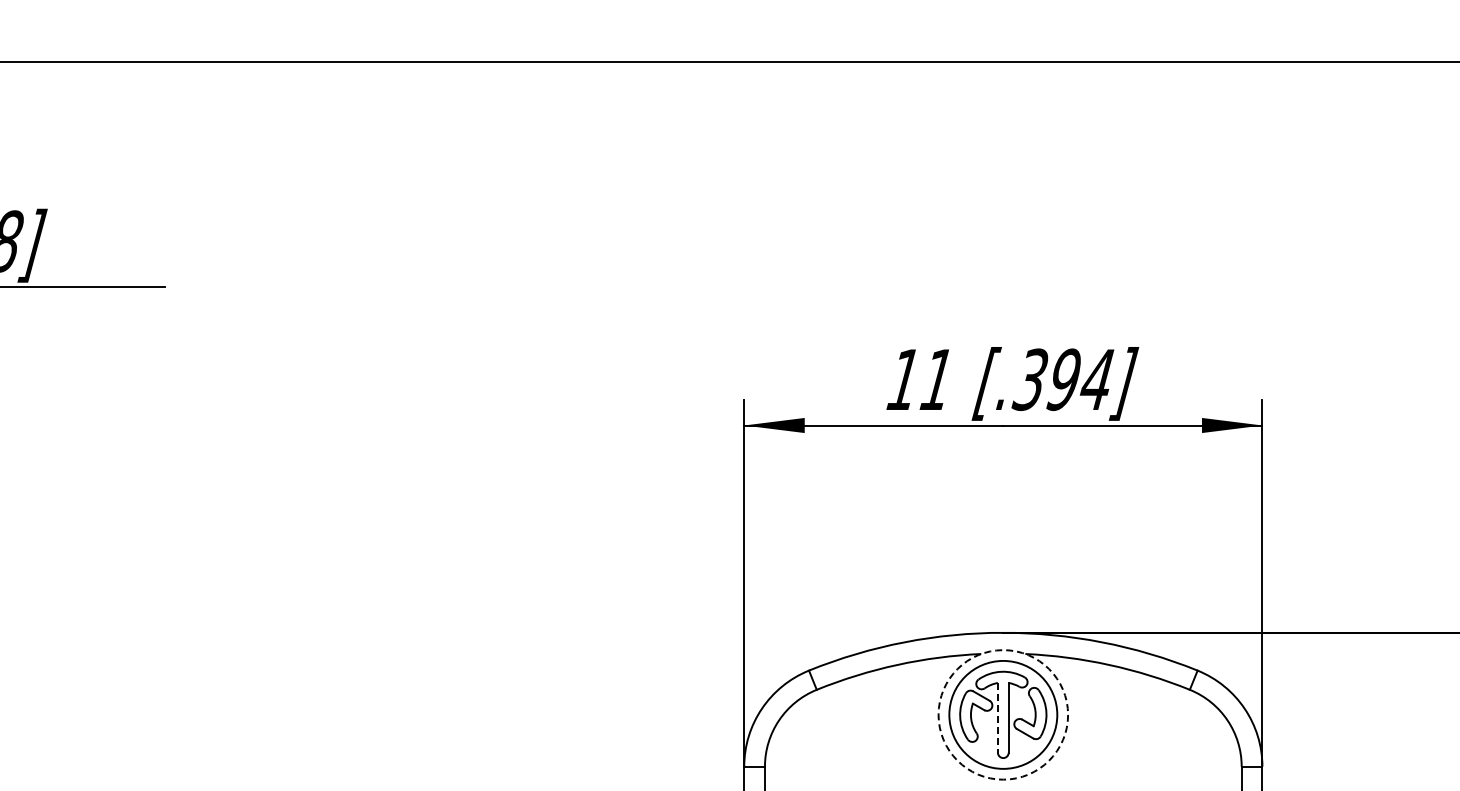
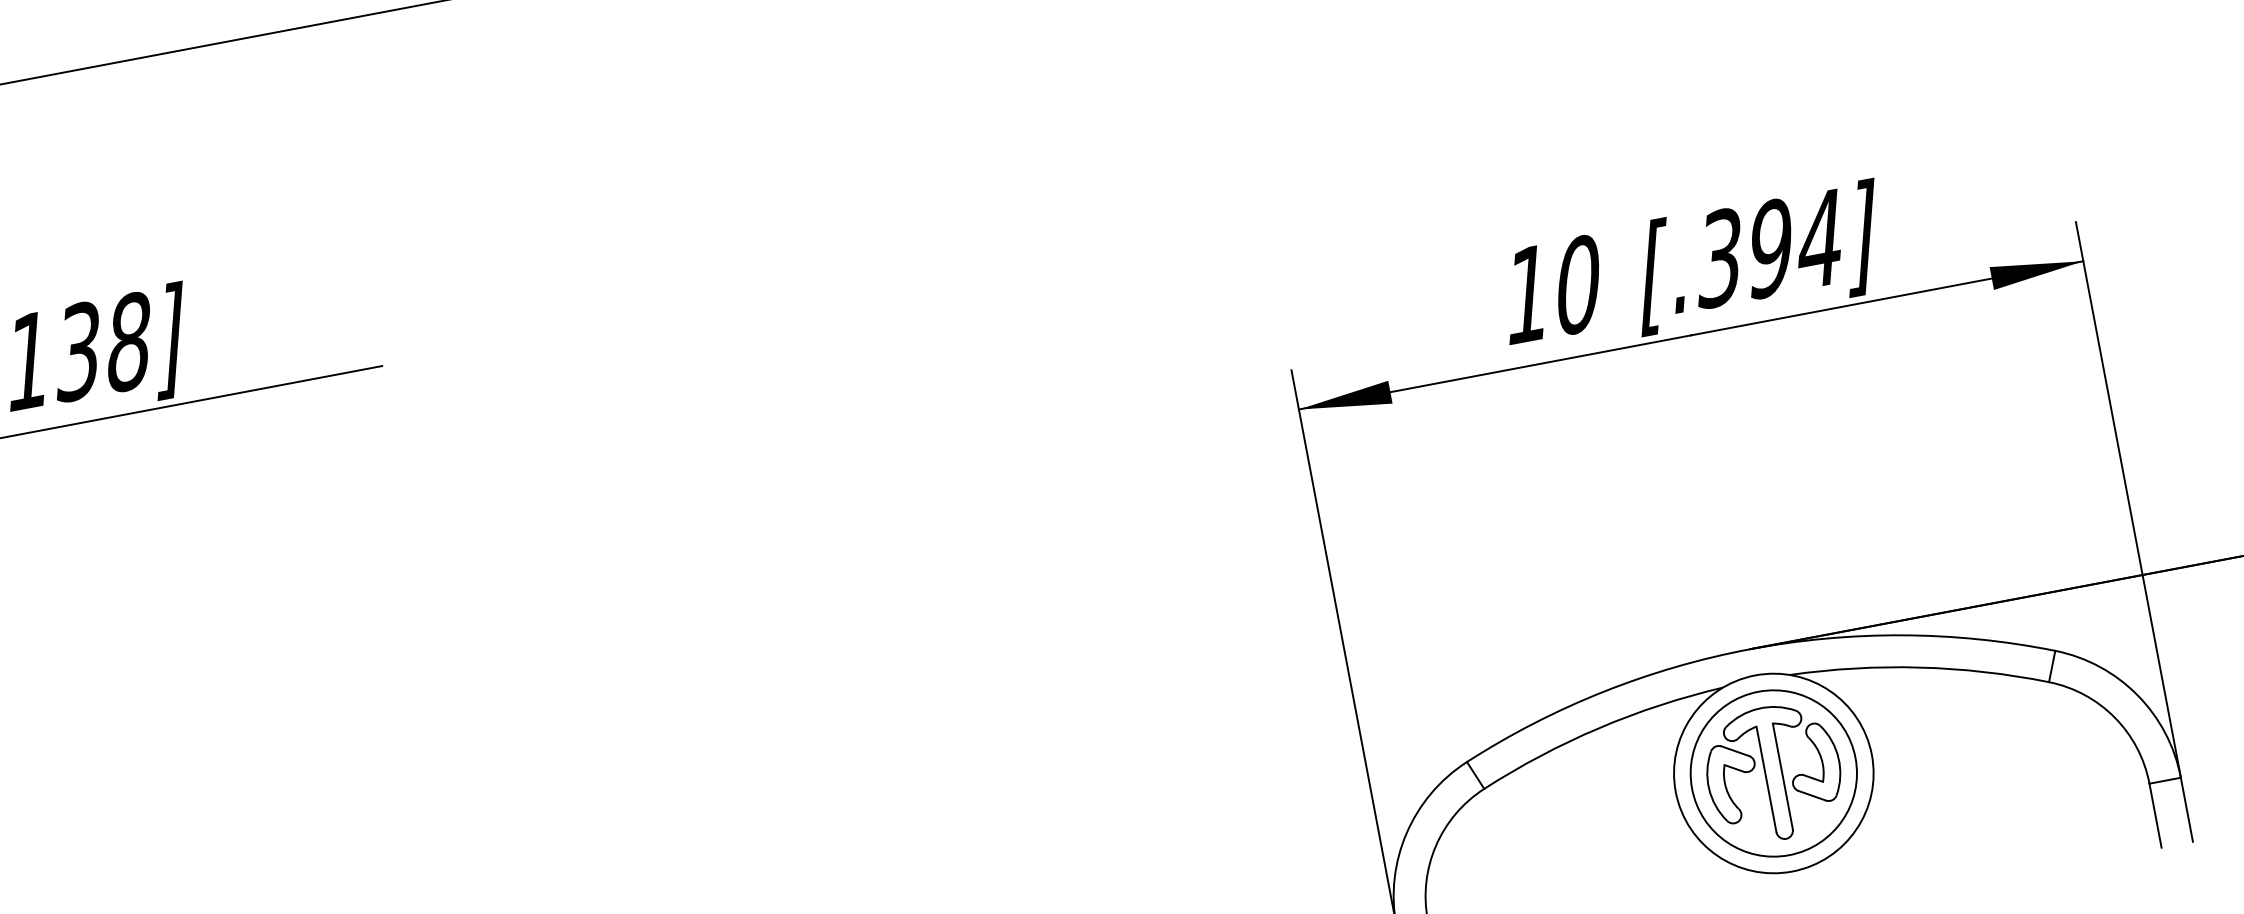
text: (936, 379) -> (1576, 284), 11 -> 10
circle: (1003, 714) -> (1773, 772), dashed -> solid
line: (997, 717) -> (1765, 779), dashed -> solid

